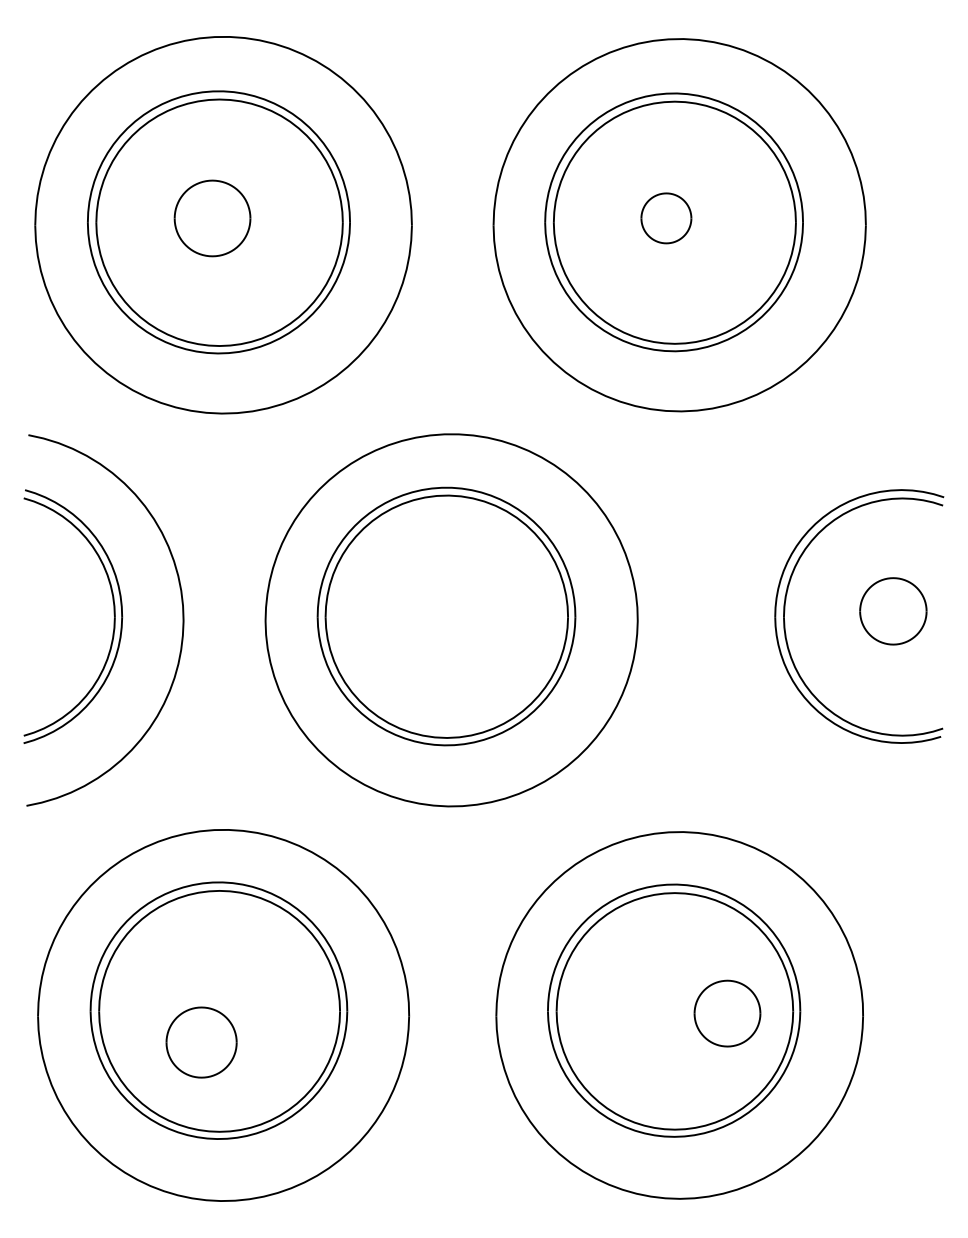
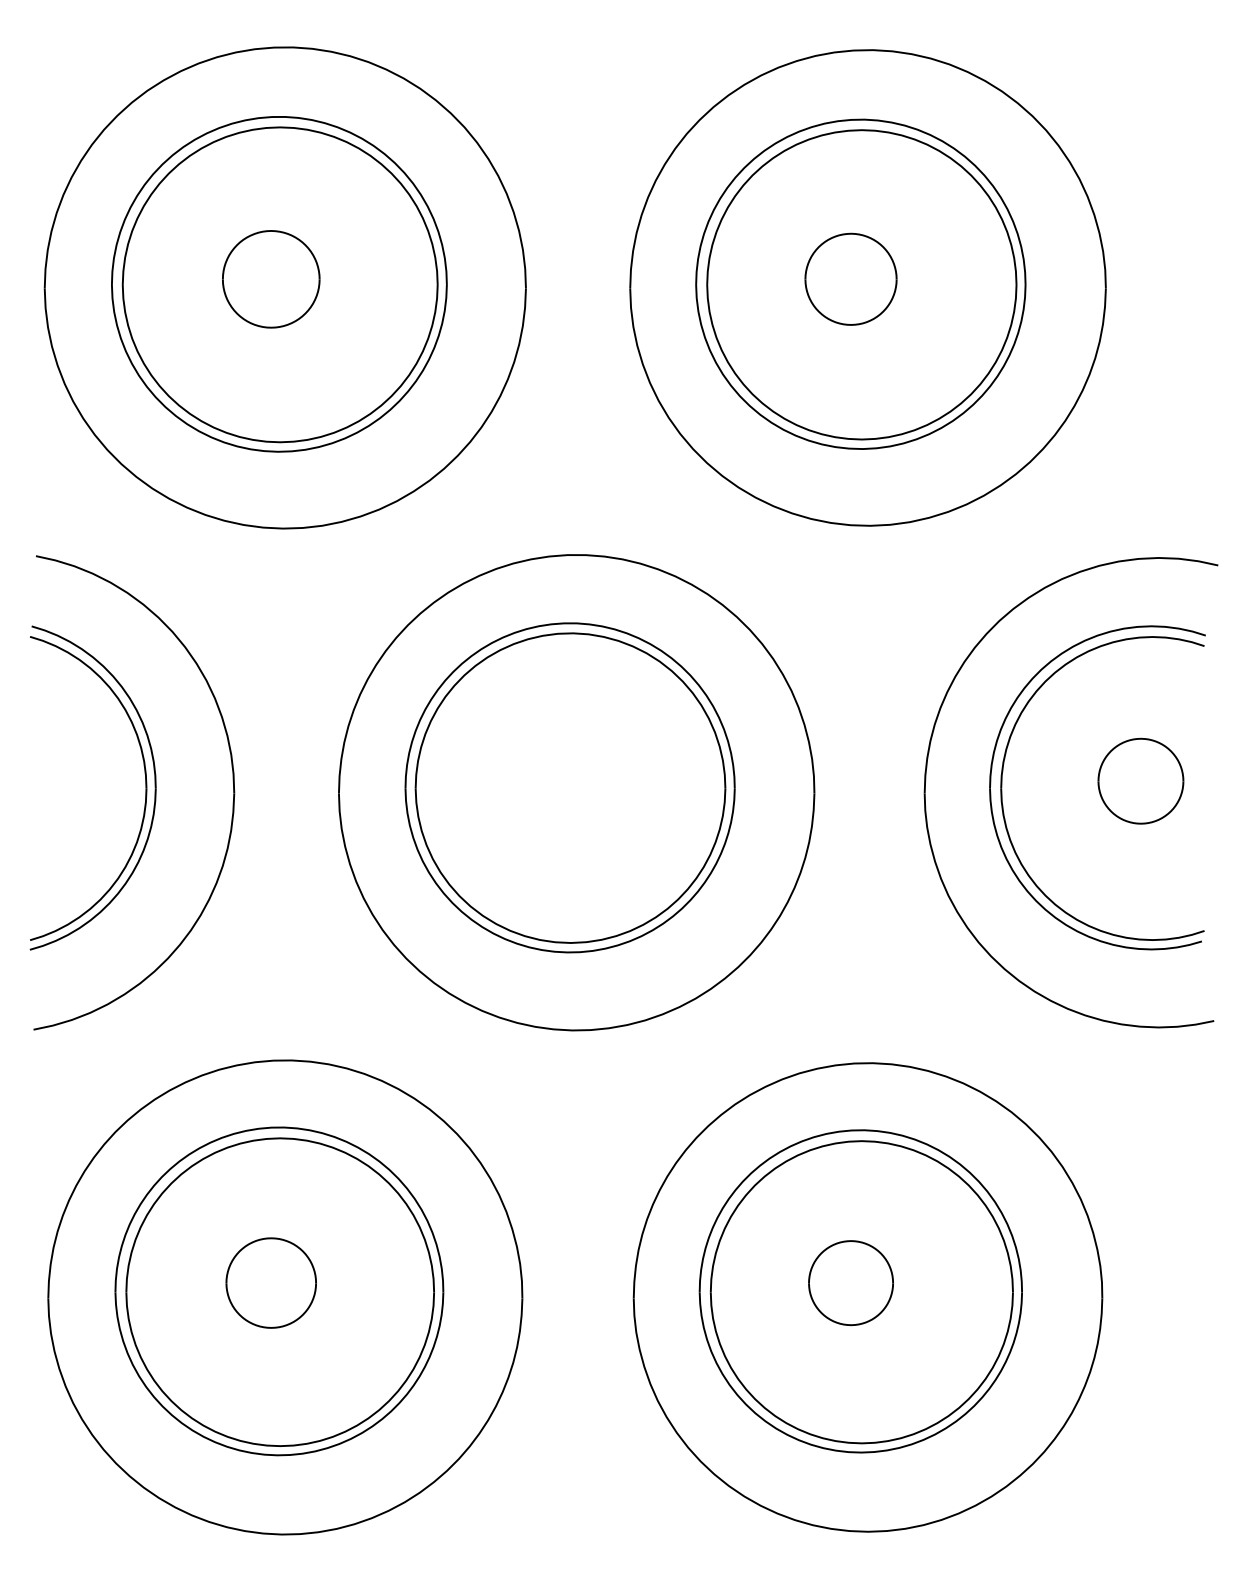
part: (666, 217) -> (850, 278), size x1.43
part: (725, 610) -> (926, 780), added
part: (727, 1013) -> (850, 1283), moved
part: (201, 1042) -> (270, 1282), moved

